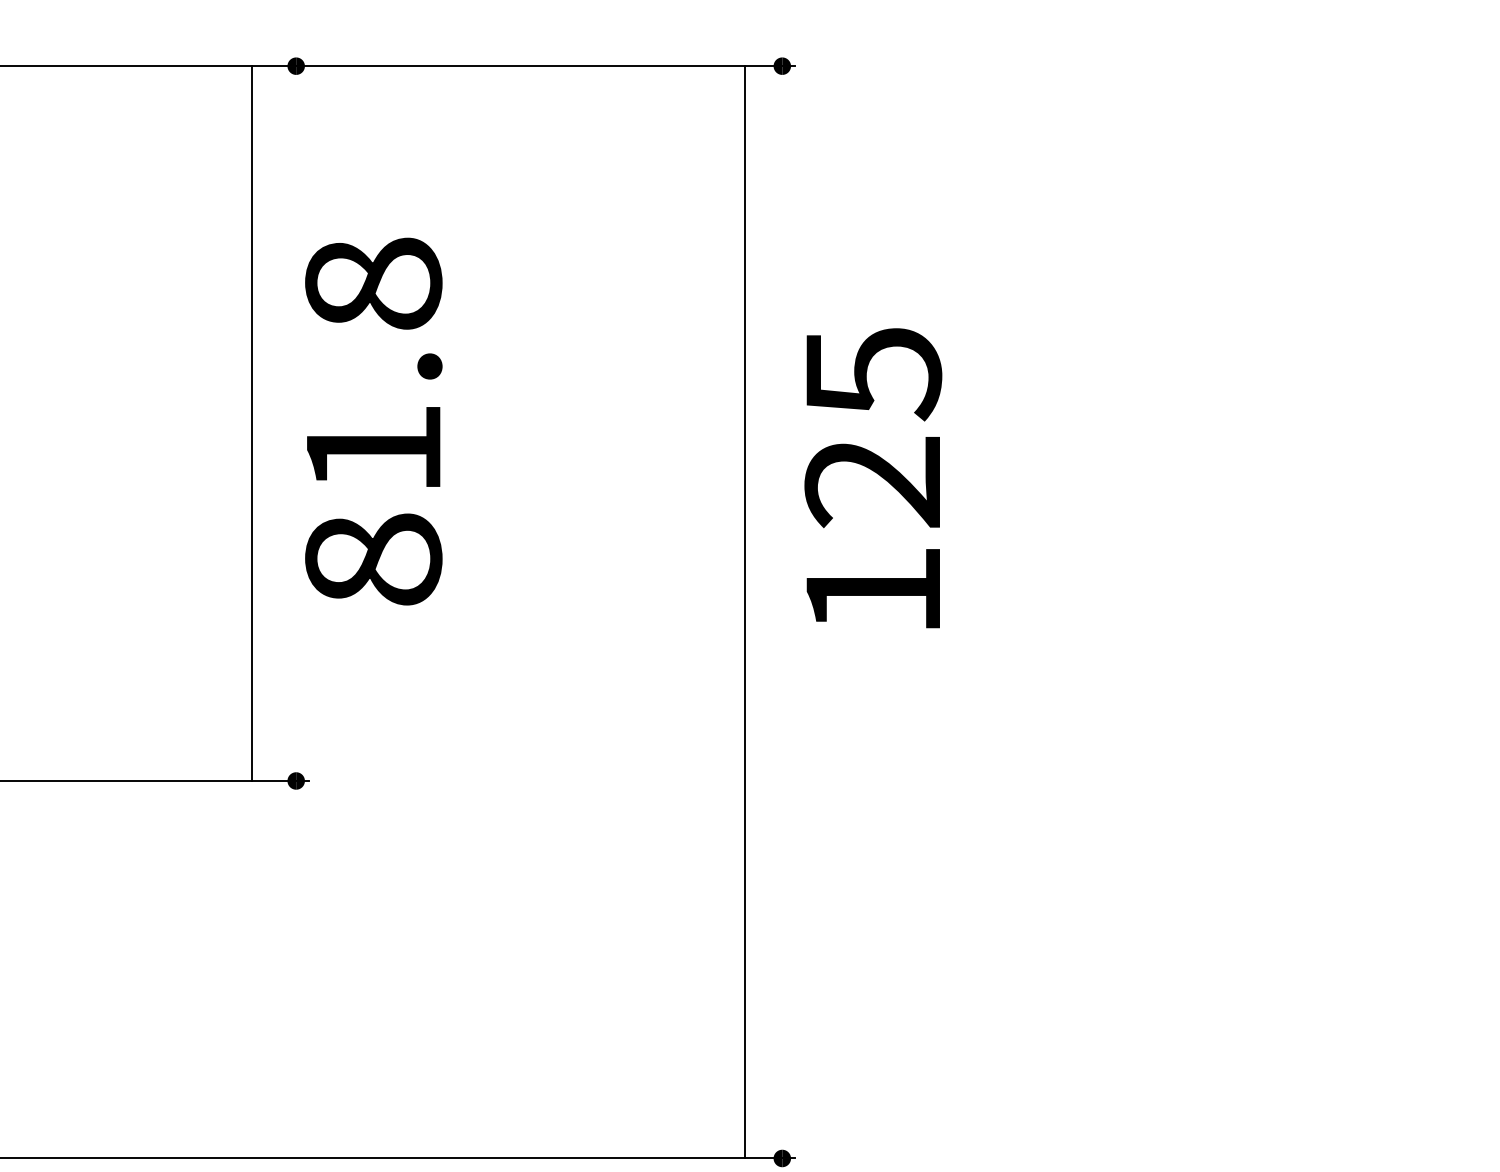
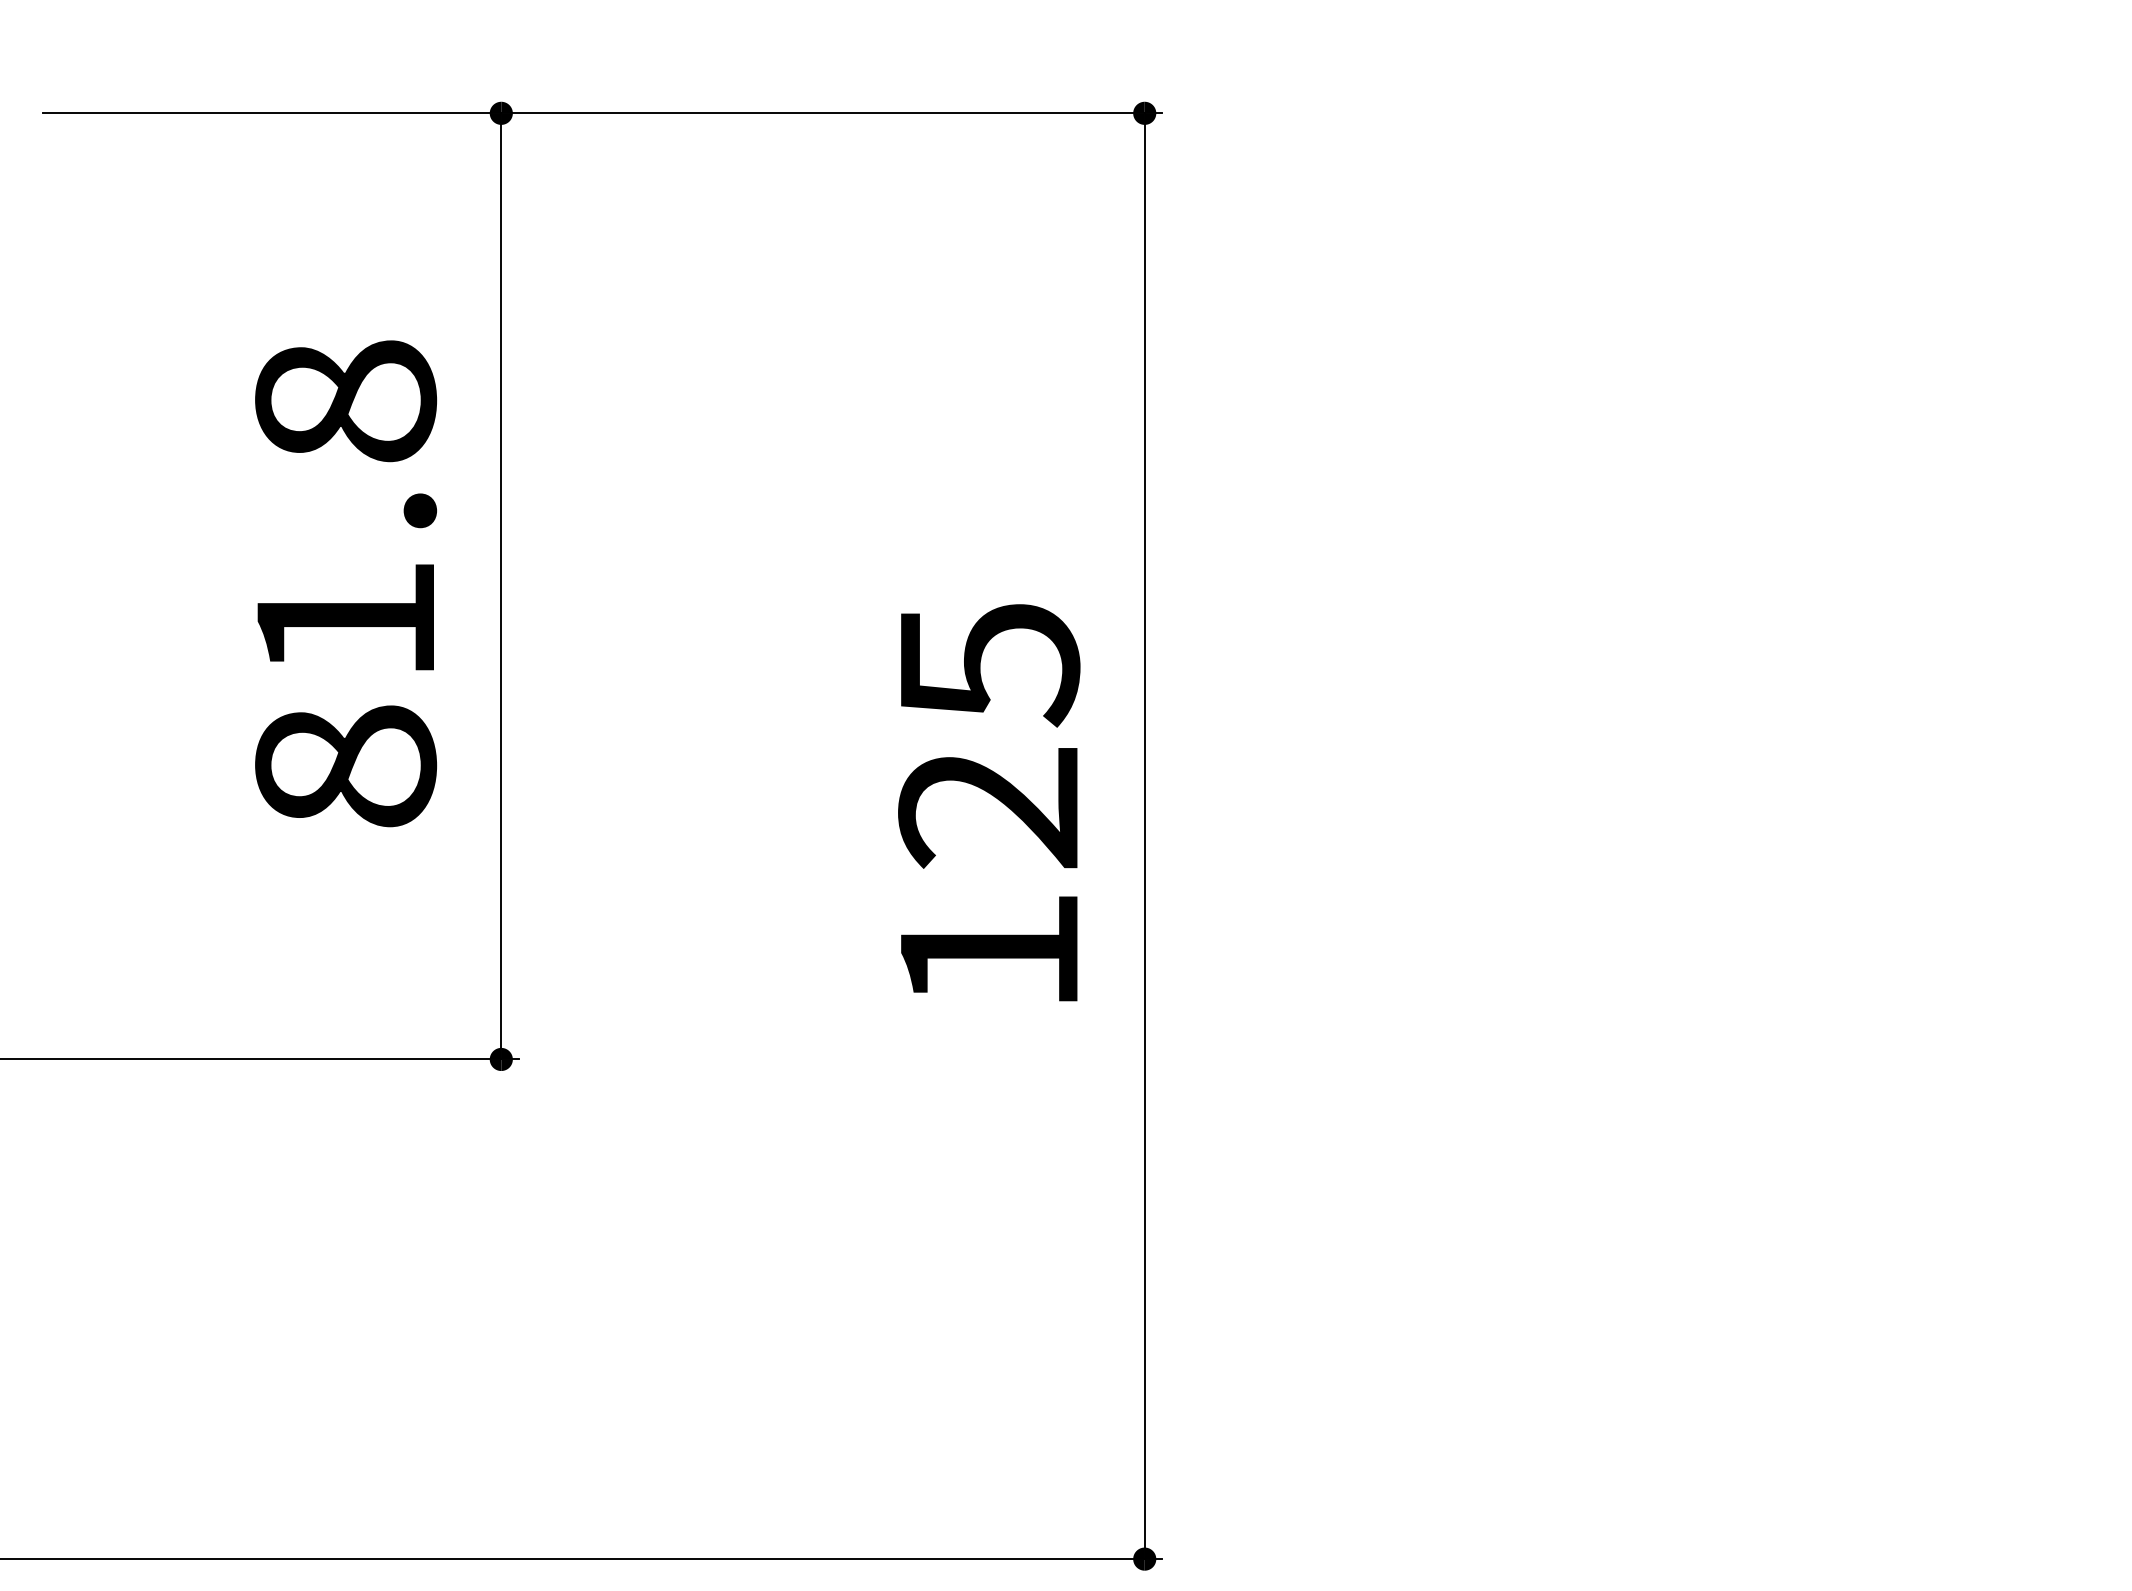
text: (374, 421) -> (346, 583), moved
line: (252, 423) -> (501, 586), moved
text: (873, 478) -> (989, 802), moved
line: (745, 612) -> (1144, 836), moved

